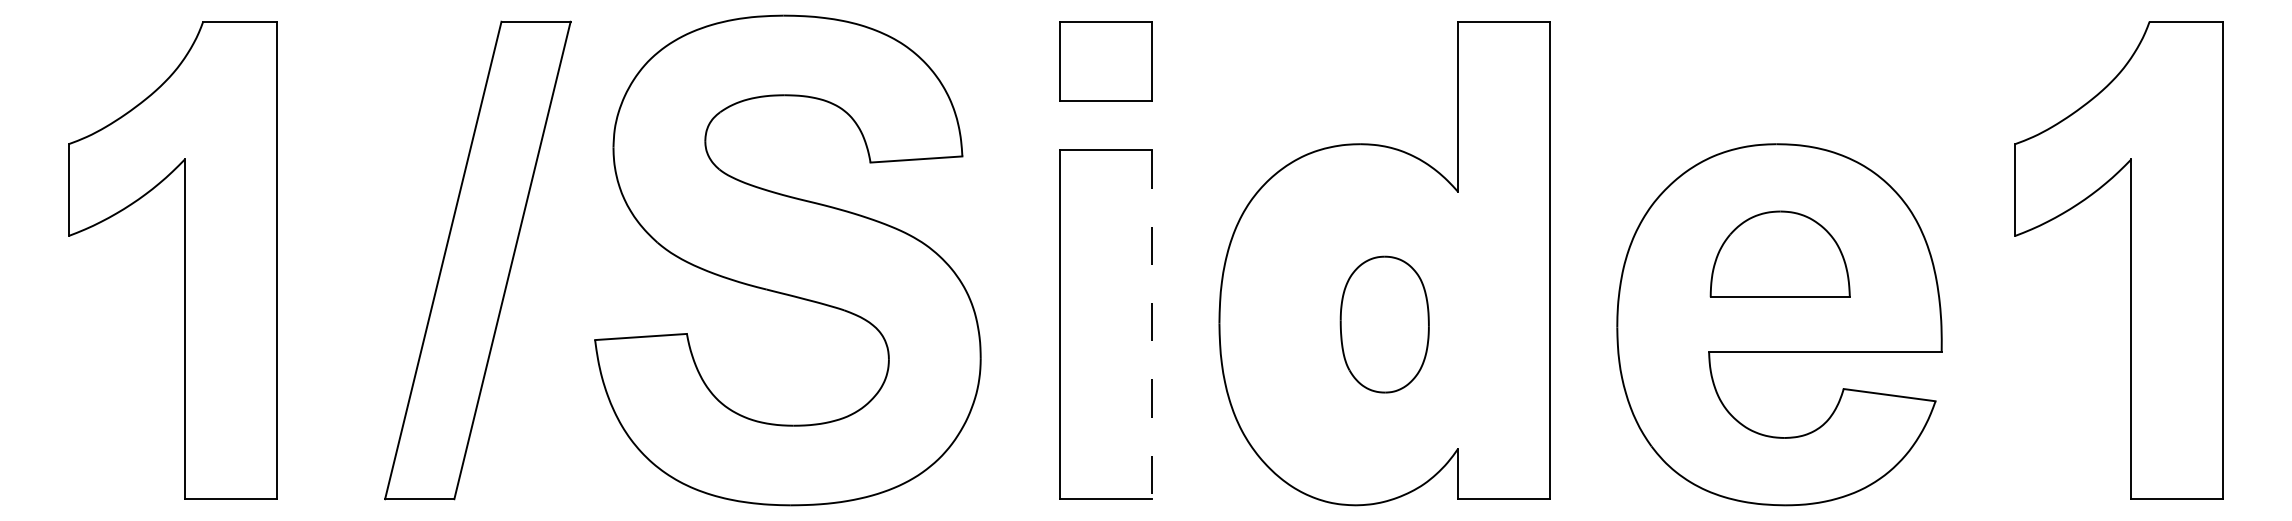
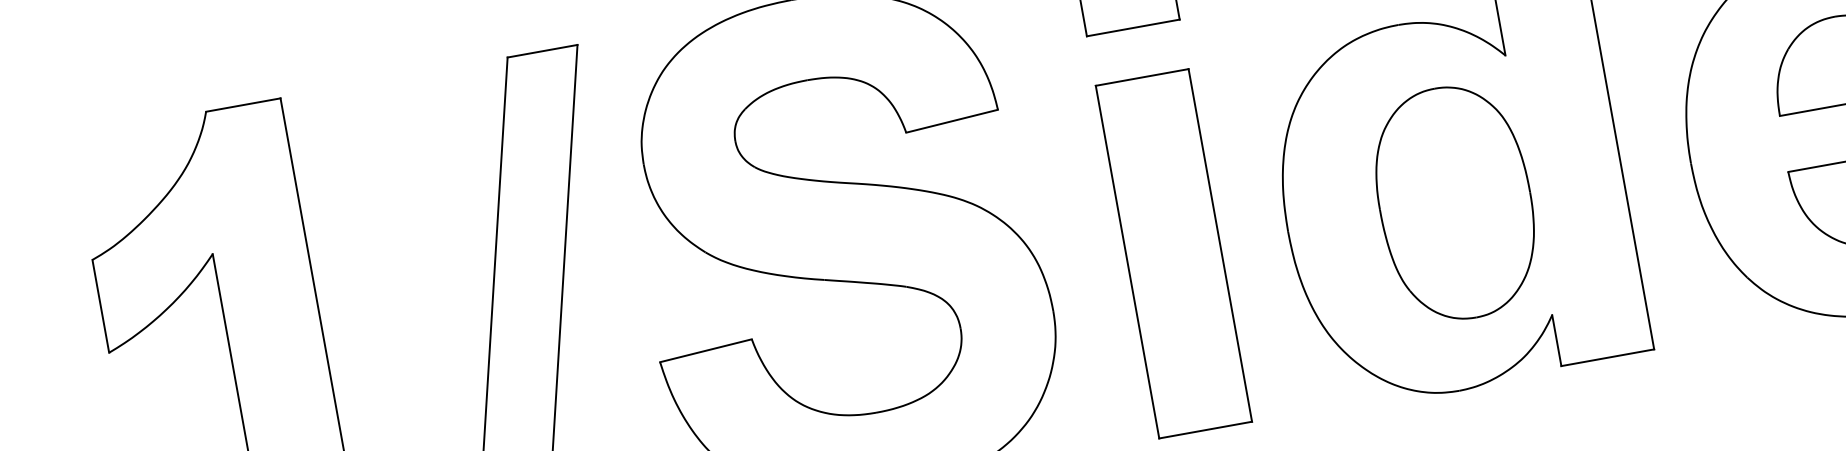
part: (1384, 324) -> (1455, 202), size x1.67
line: (1152, 325) -> (1220, 246), dashed -> solid

